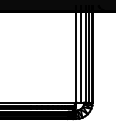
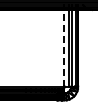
line: (76, 56) -> (64, 47), solid -> dashed

